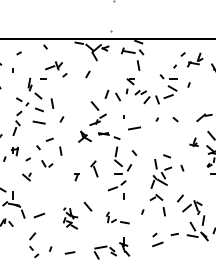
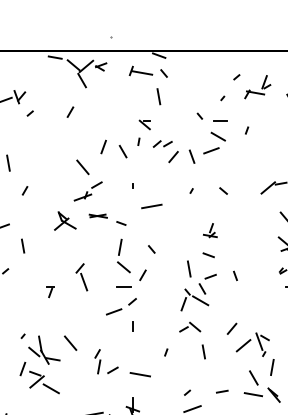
part: (193, 142) -> (209, 231), moved
part: (117, 217) -> (122, 362), size x1.43
part: (70, 218) -> (39, 363), size x1.67

